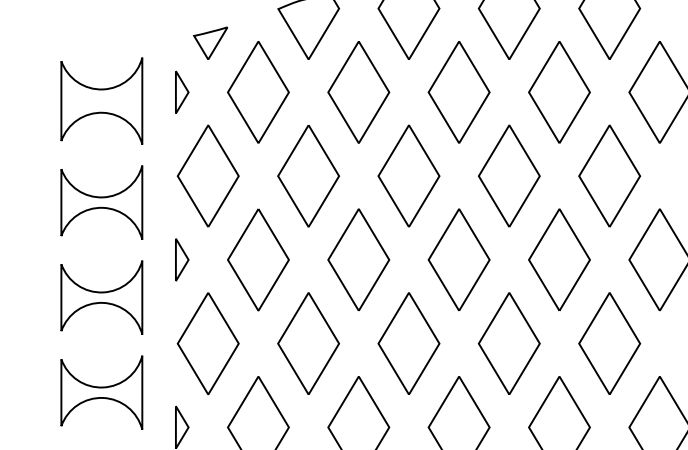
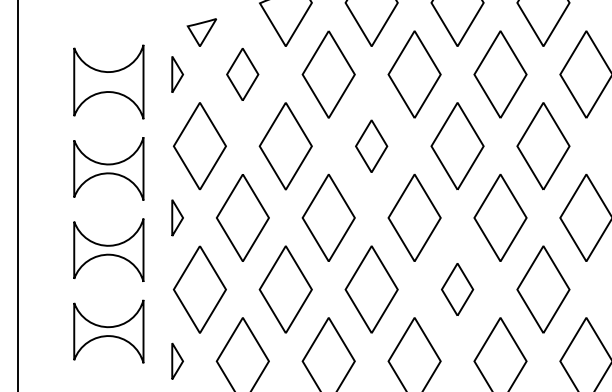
part: (257, 92) -> (242, 74), size x0.6
part: (408, 176) -> (371, 146), size x0.6
part: (509, 343) -> (457, 289), size x0.6

